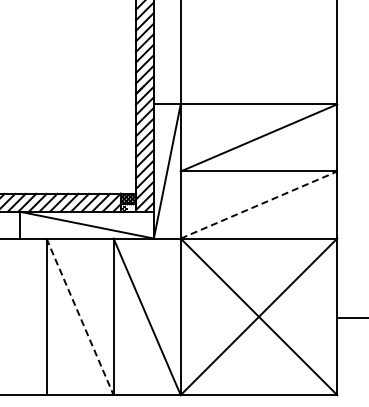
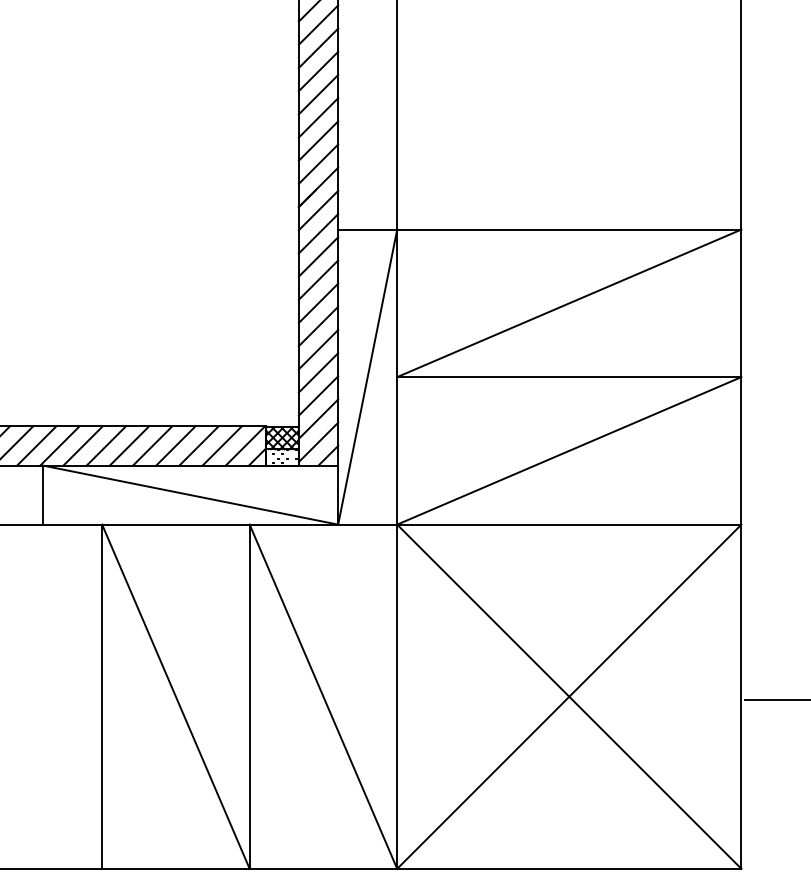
line: (259, 204) -> (570, 449), dashed -> solid
line: (80, 317) -> (176, 698), dashed -> solid

